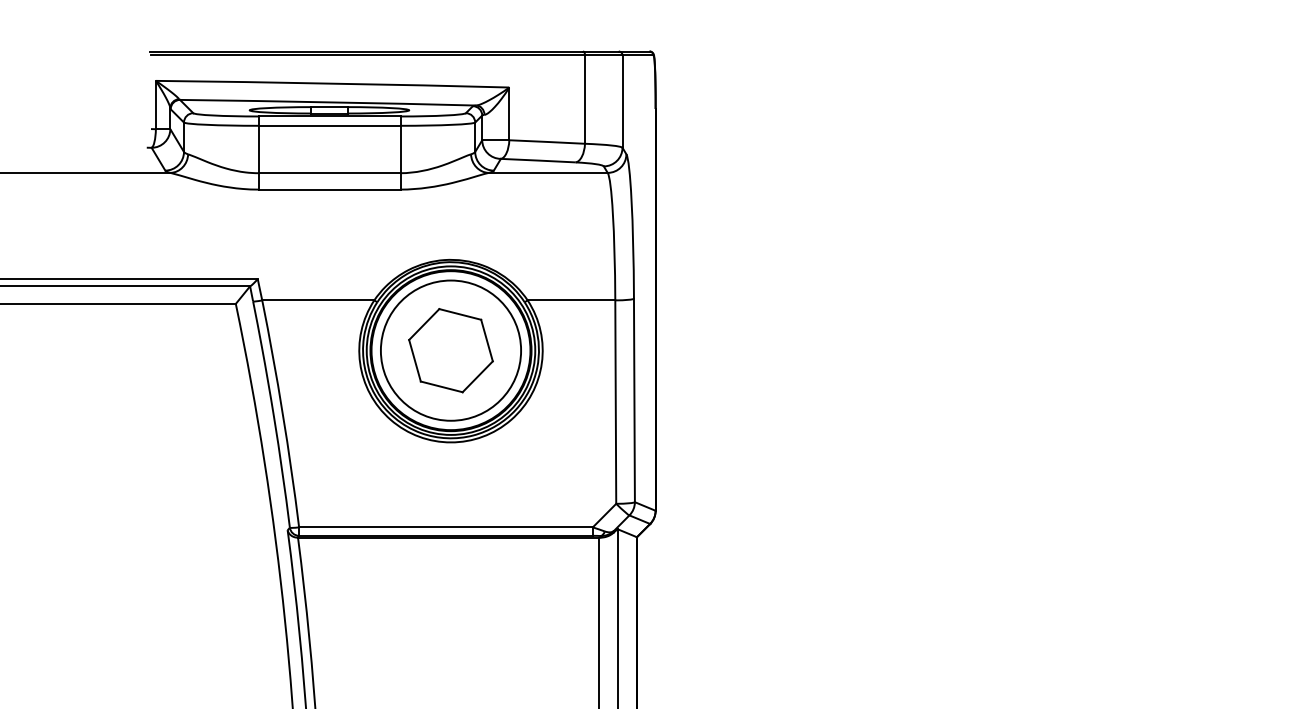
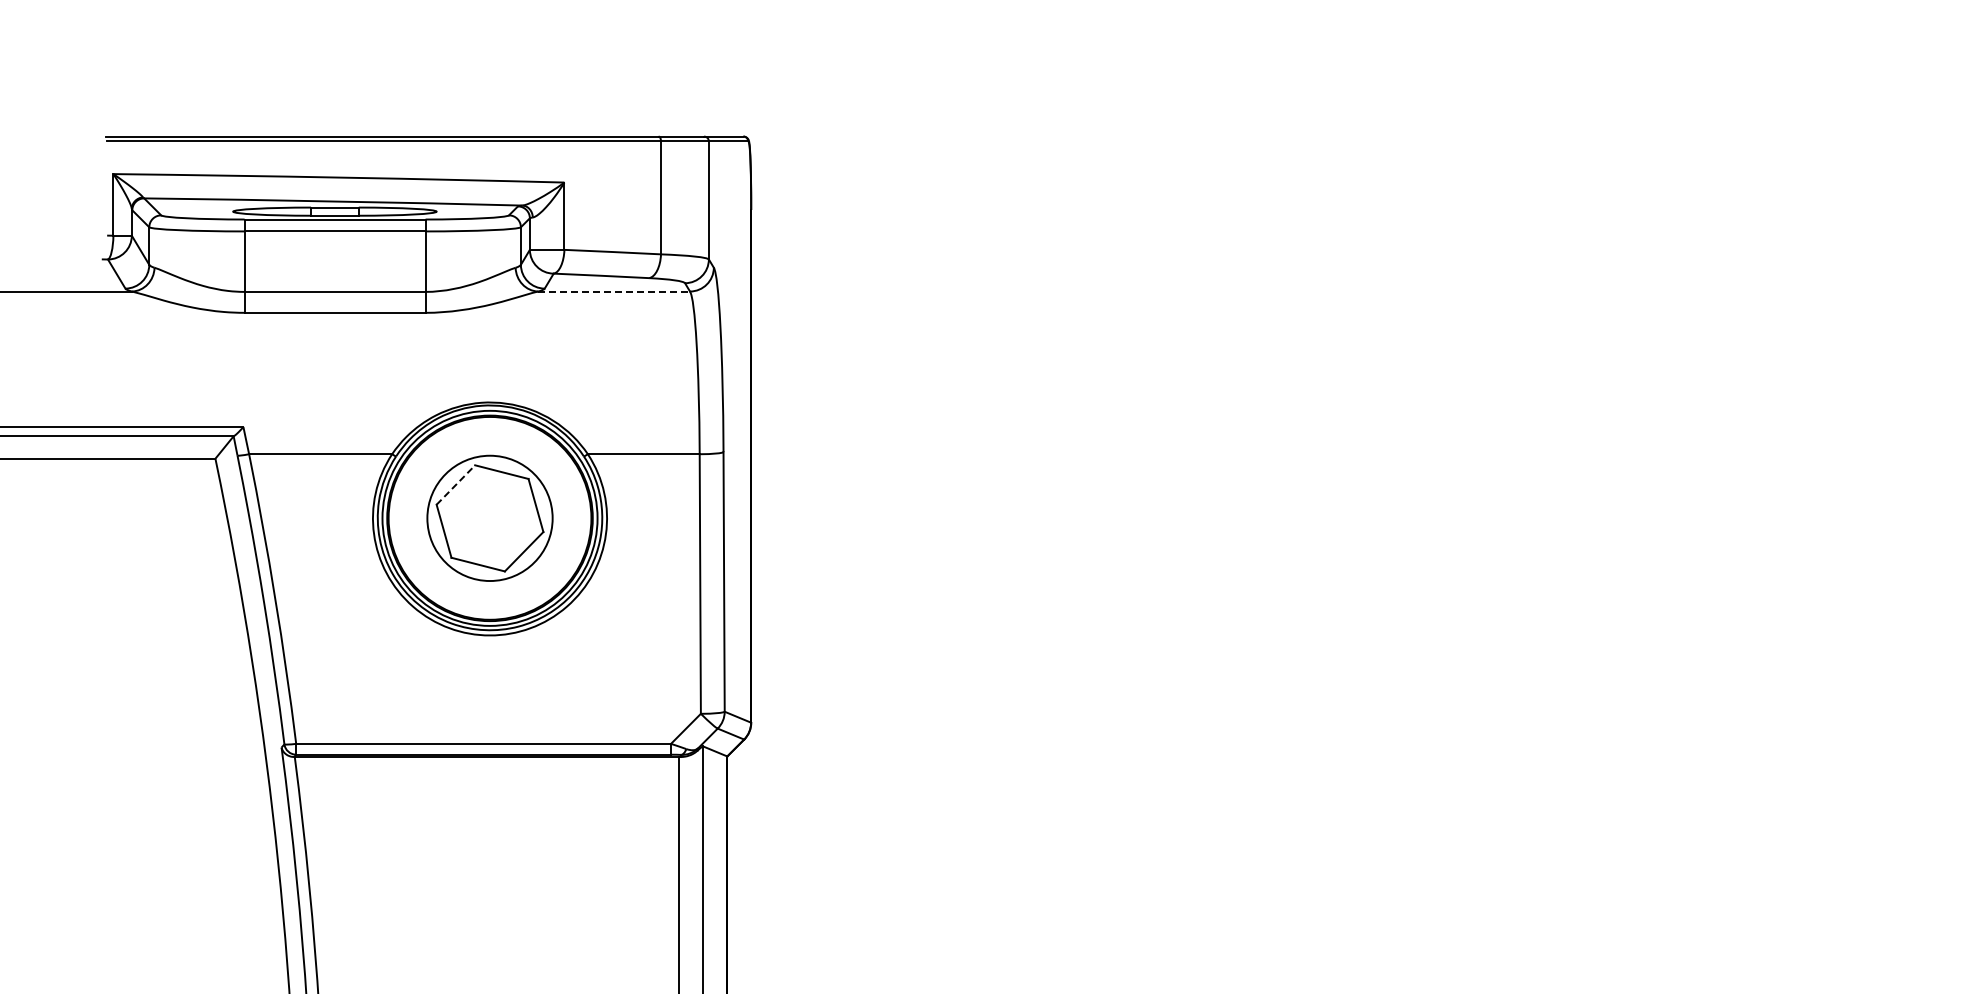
line: (548, 172) -> (614, 291), solid -> dashed
line: (423, 324) -> (455, 485), solid -> dashed
circle: (450, 349) -> (489, 517), size x0.7

